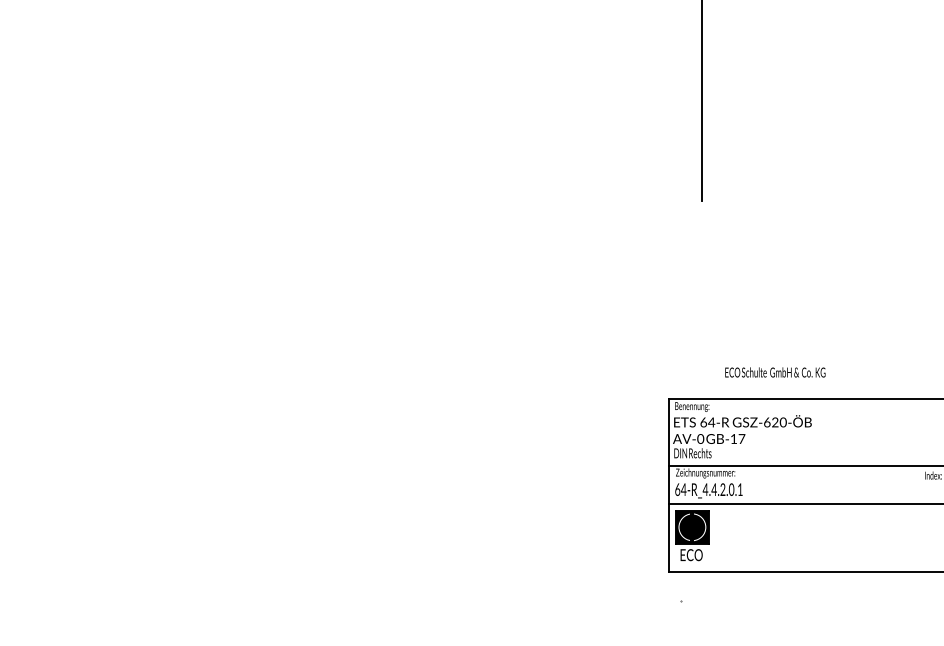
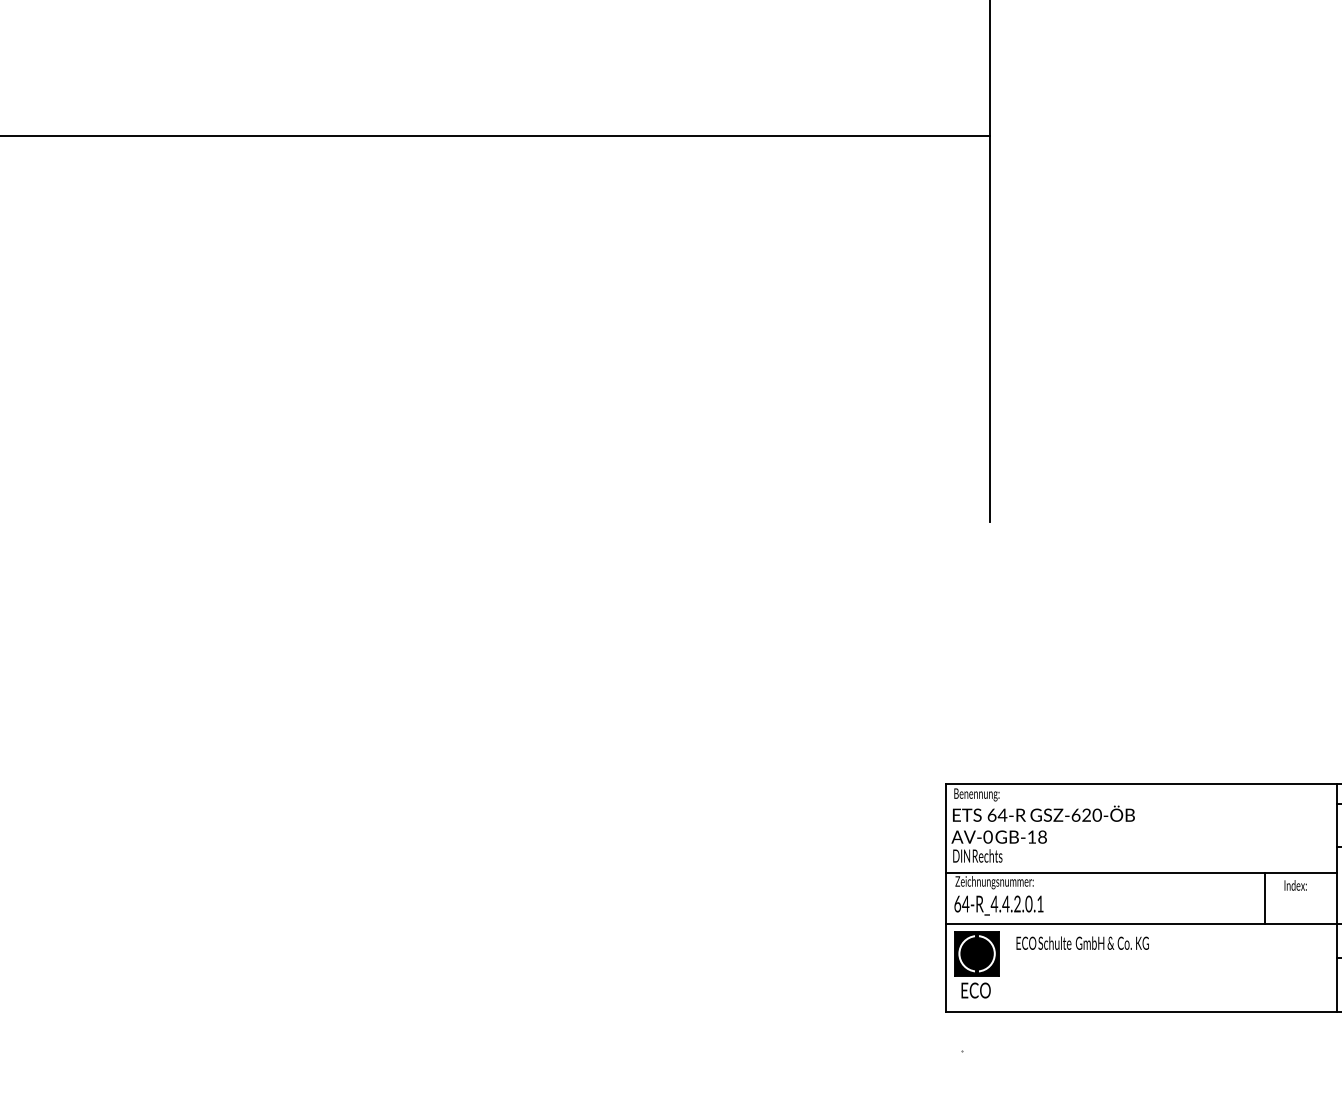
text: (775, 371) -> (1082, 942), moved
text: (741, 438) -> (1042, 836), GB-17 -> GB-18
line: (910, 484) -> (1265, 897), added

